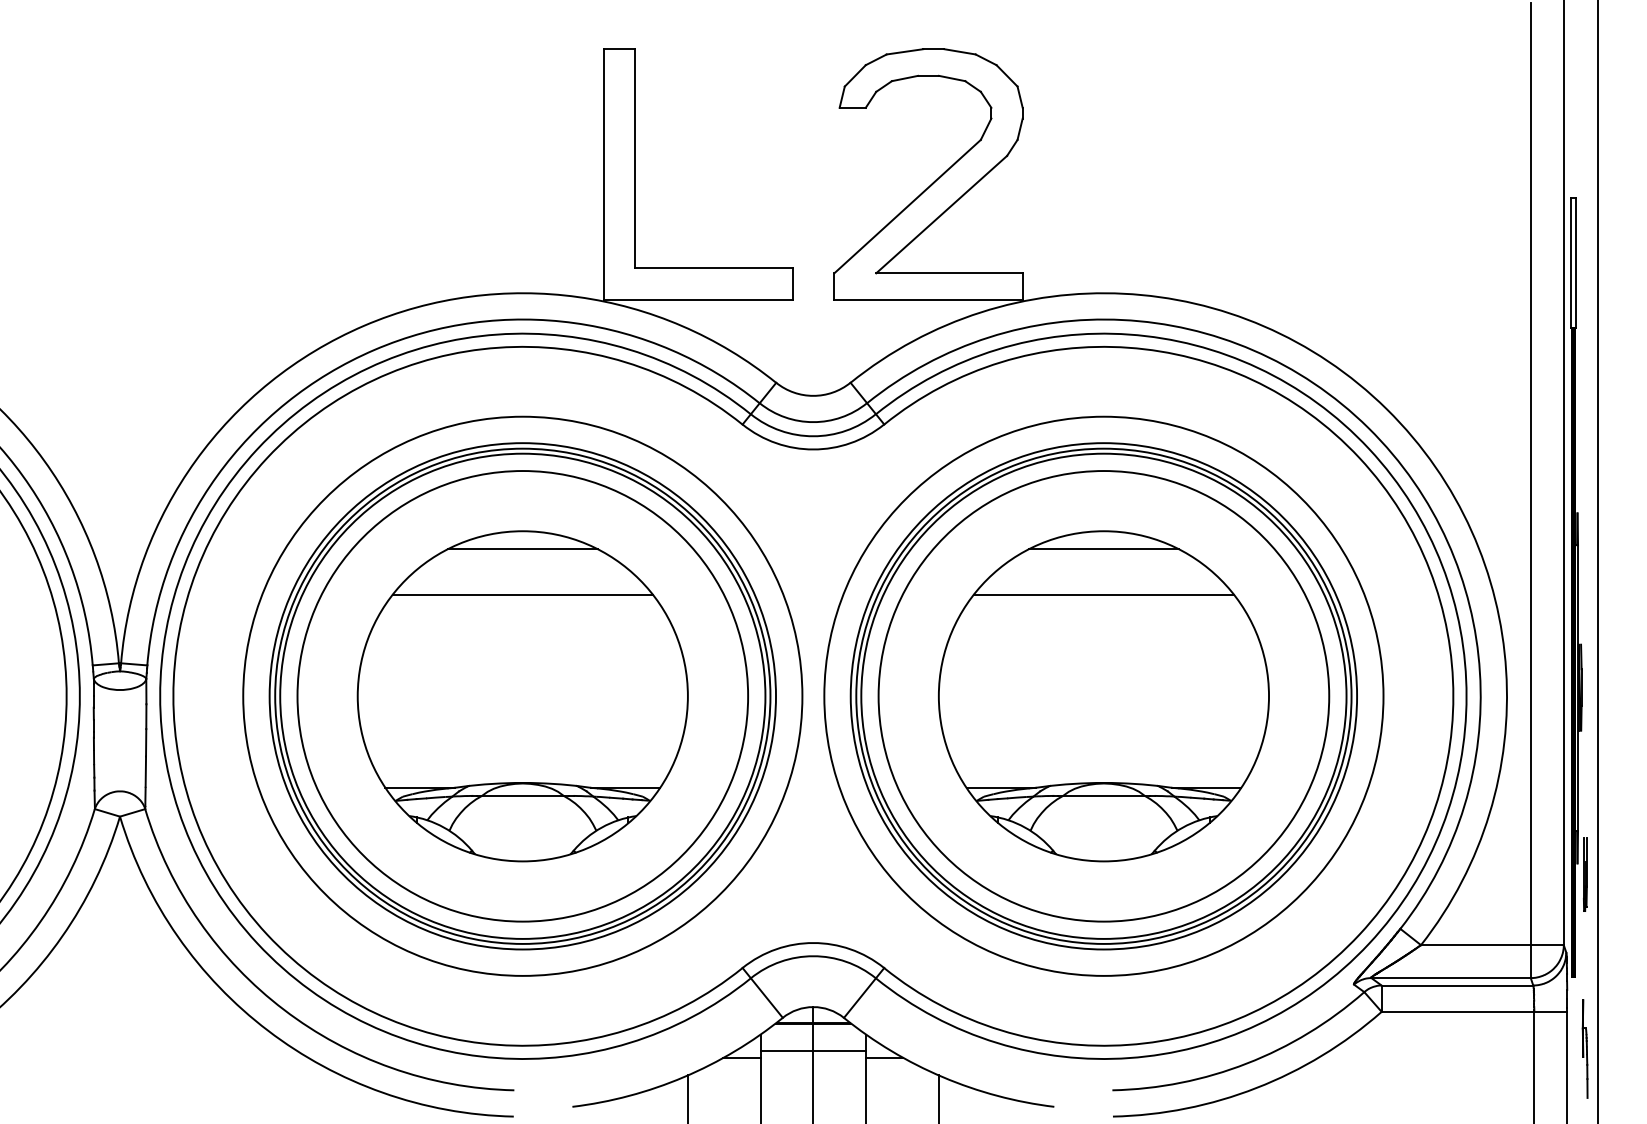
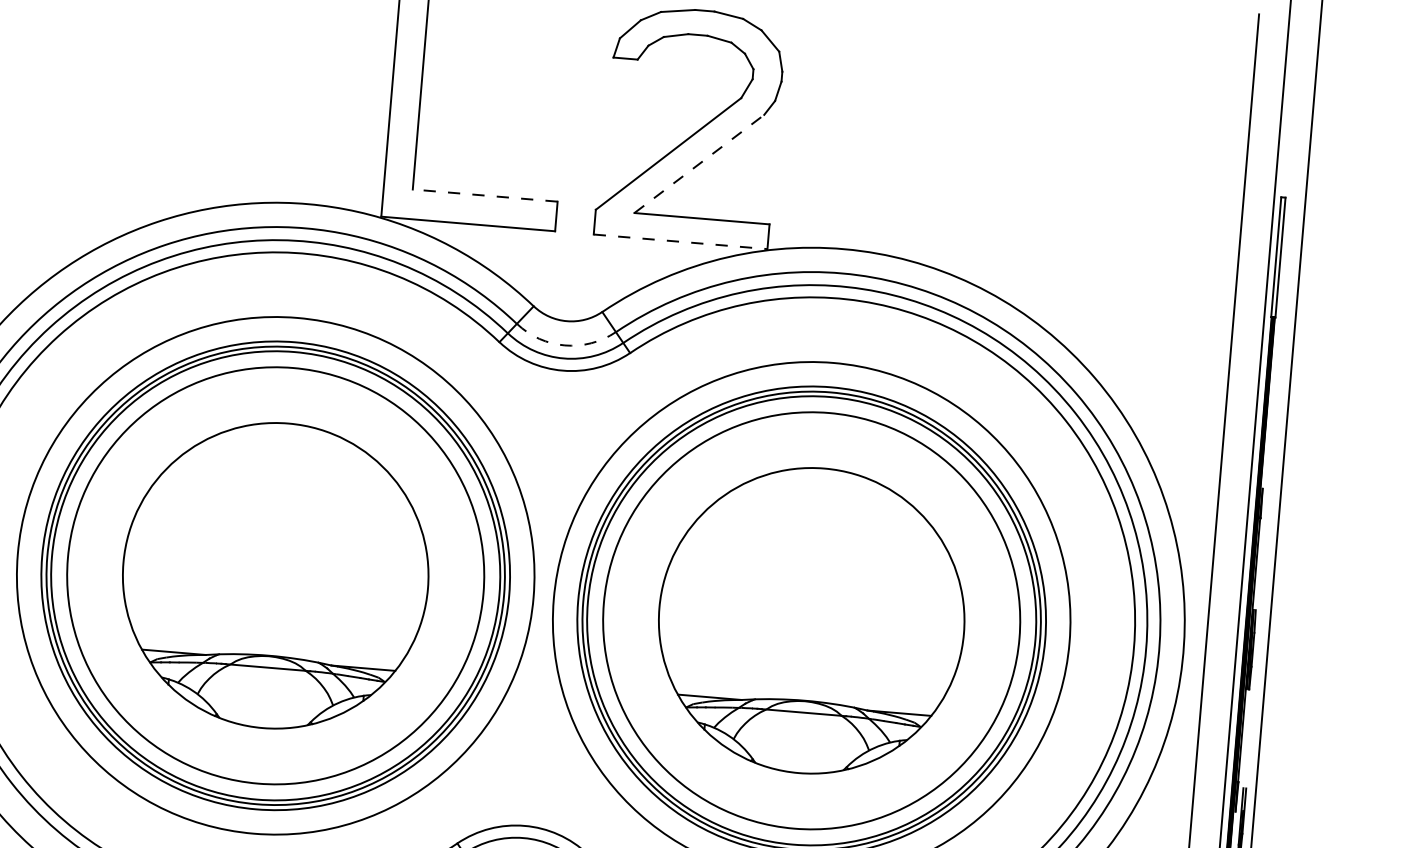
line: (941, 214) -> (699, 163), solid -> dashed
line: (713, 268) -> (484, 195), solid -> dashed
line: (929, 300) -> (681, 242), solid -> dashed
arc: (813, 422) -> (565, 345), solid -> dashed
line: (522, 549) -> (286, 440), removed
line: (1103, 549) -> (822, 485), removed
line: (522, 594) -> (283, 481), removed
line: (1103, 594) -> (819, 526), removed

